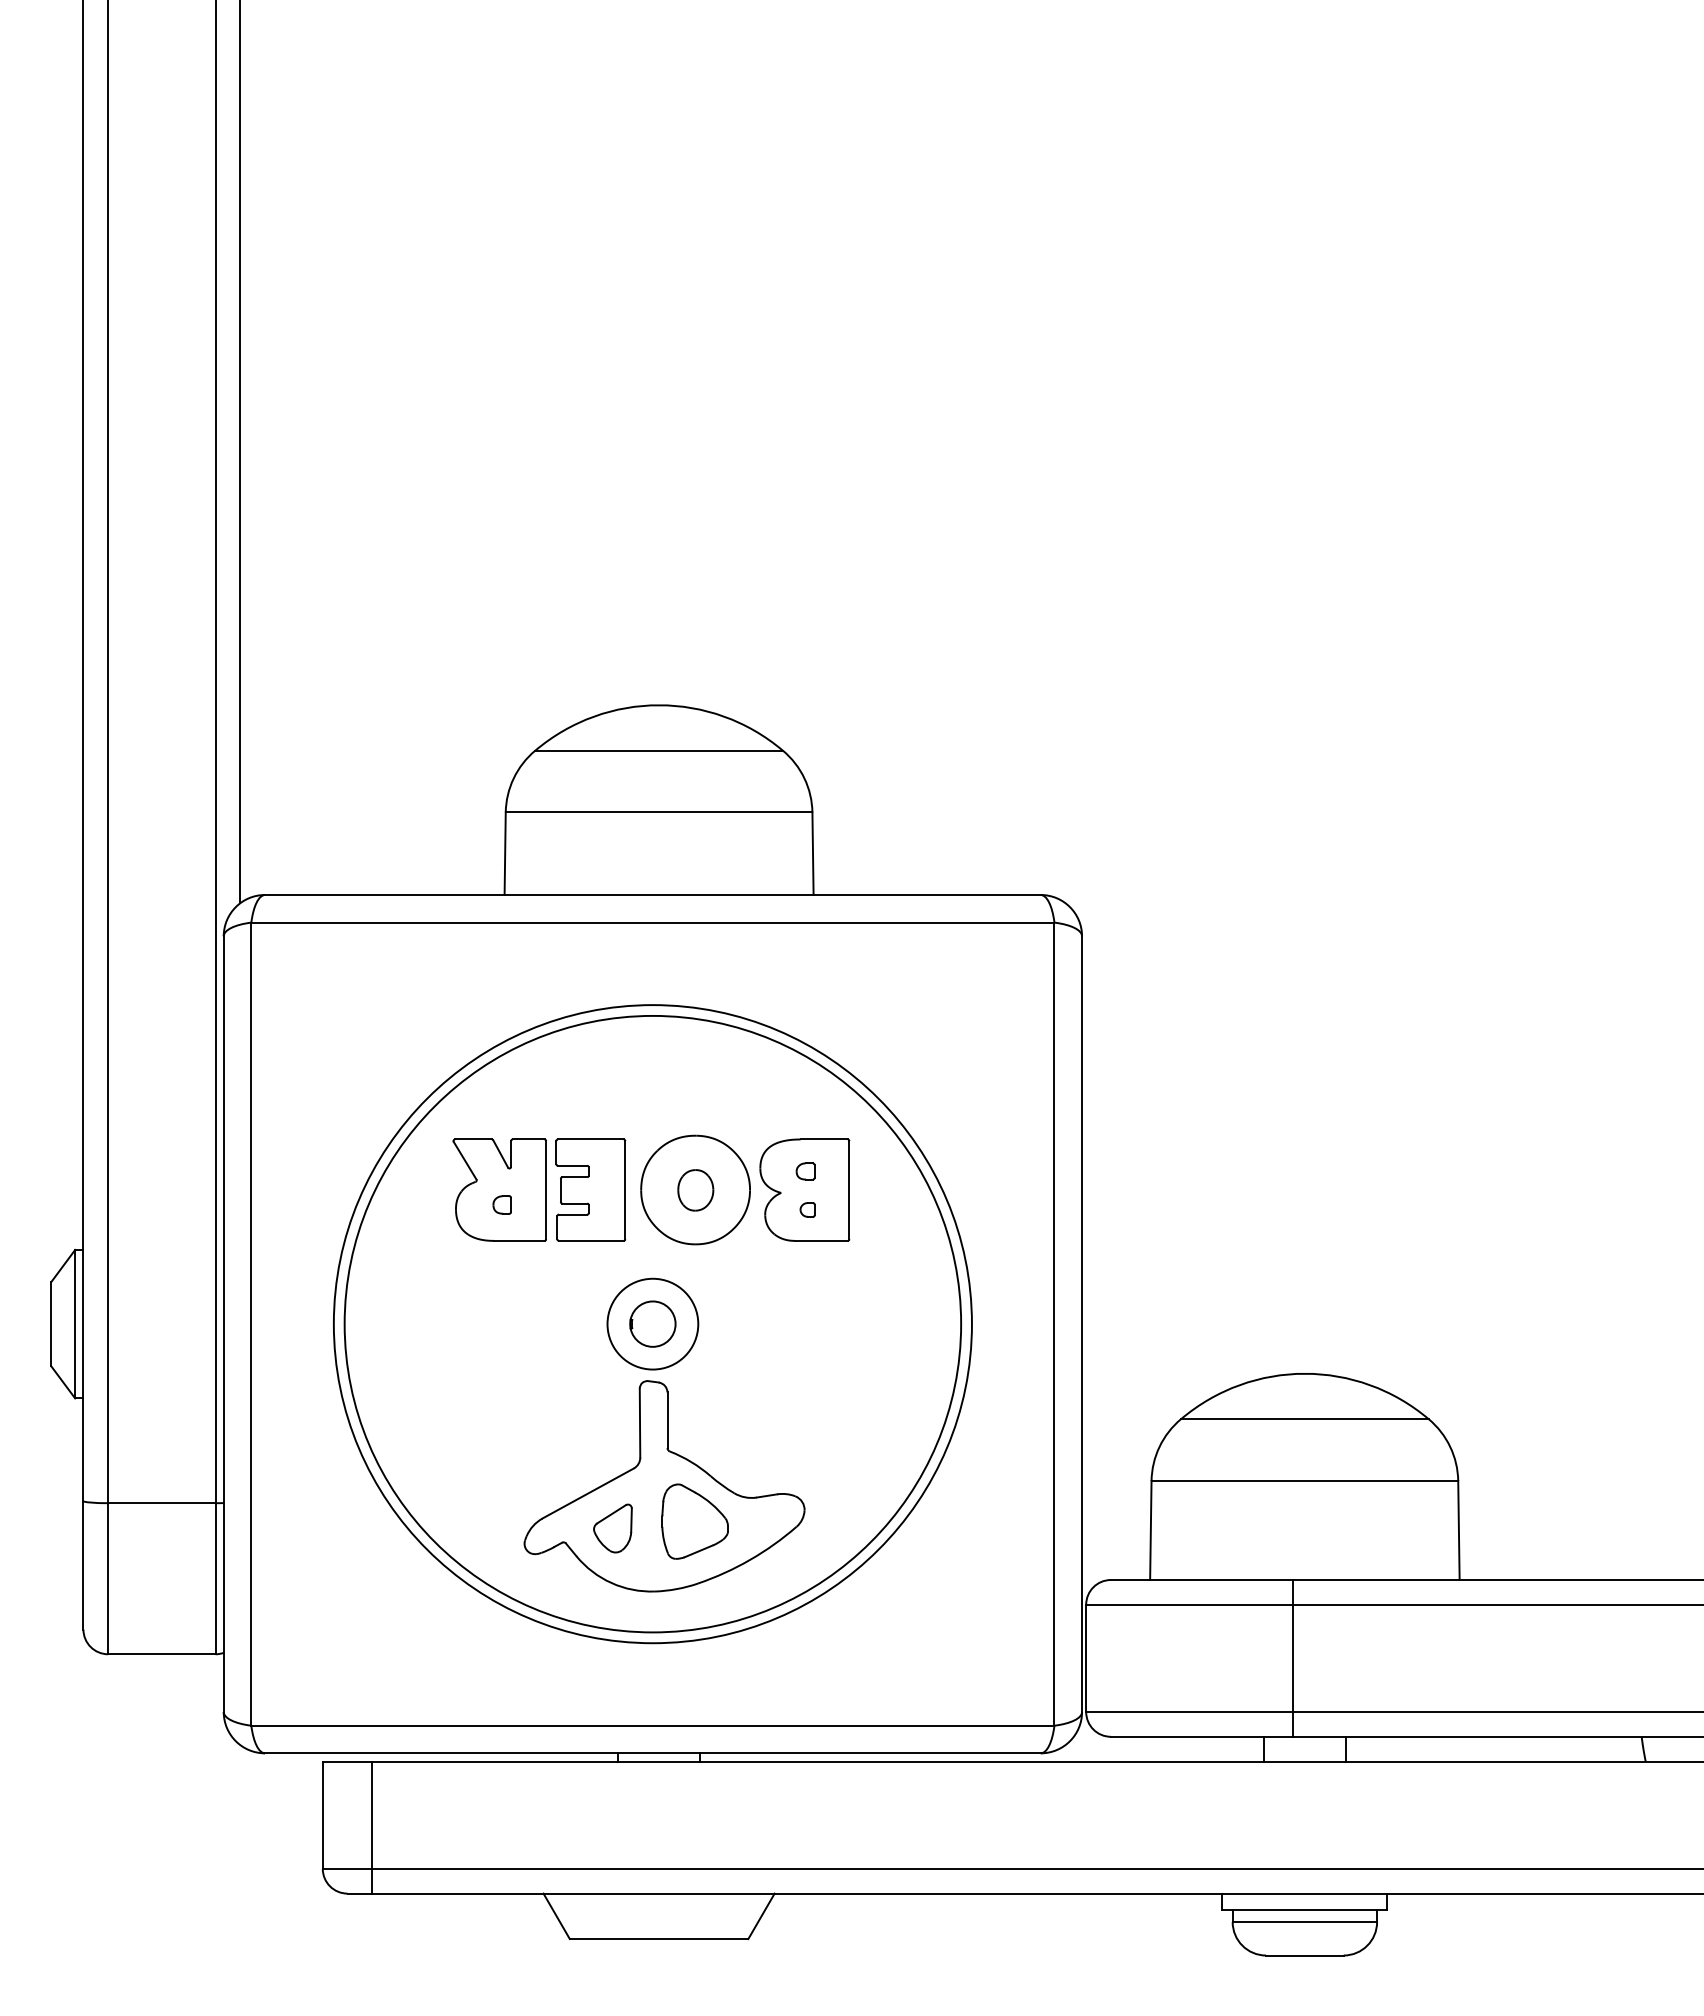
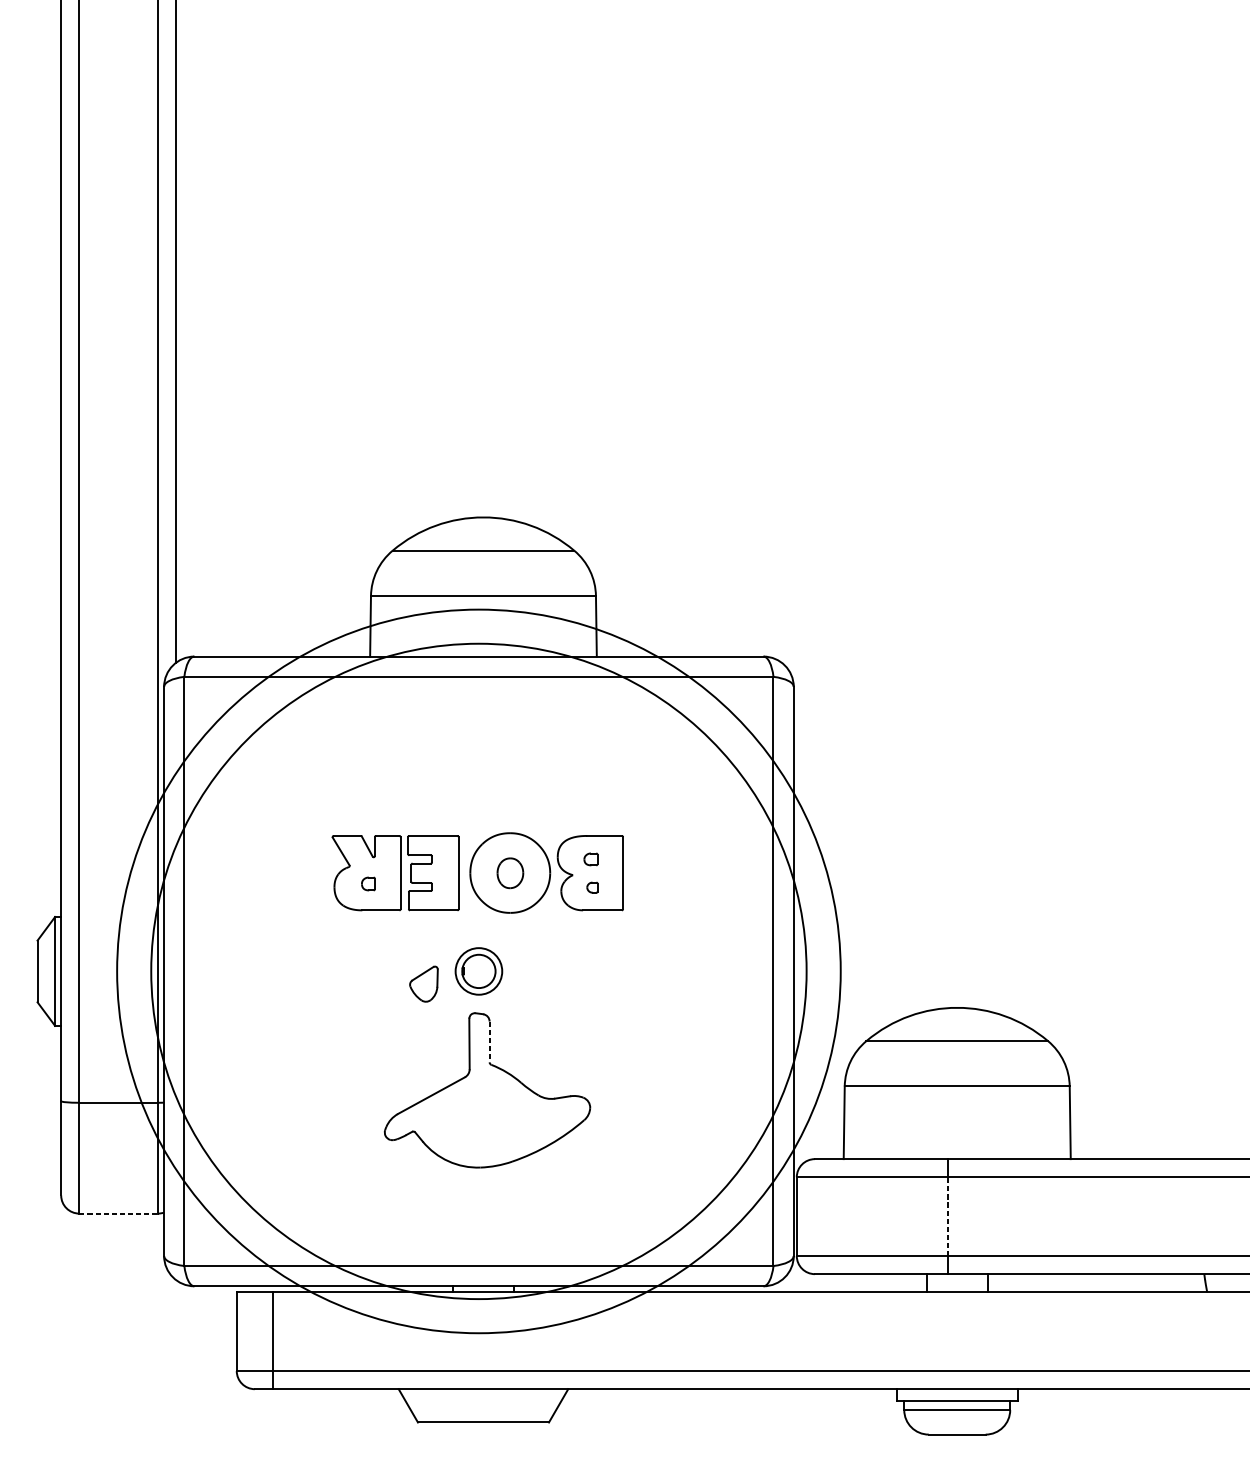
circle: (652, 1323) -> (478, 970), size x0.7
circle: (652, 1323) -> (478, 970), size x1.6
circle: (652, 1324) -> (478, 971), size x1.4
line: (667, 1420) -> (489, 1042), solid -> dashed
part: (694, 1521) -> (509, 1116), removed
part: (612, 1528) -> (423, 984), moved
line: (161, 1654) -> (118, 1213), solid -> dashed
line: (1292, 1658) -> (948, 1216), solid -> dashed

